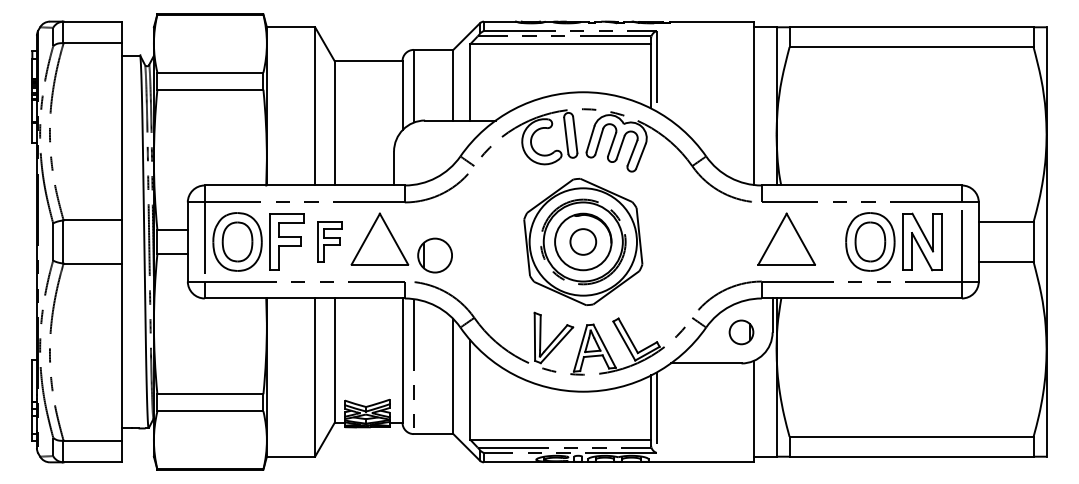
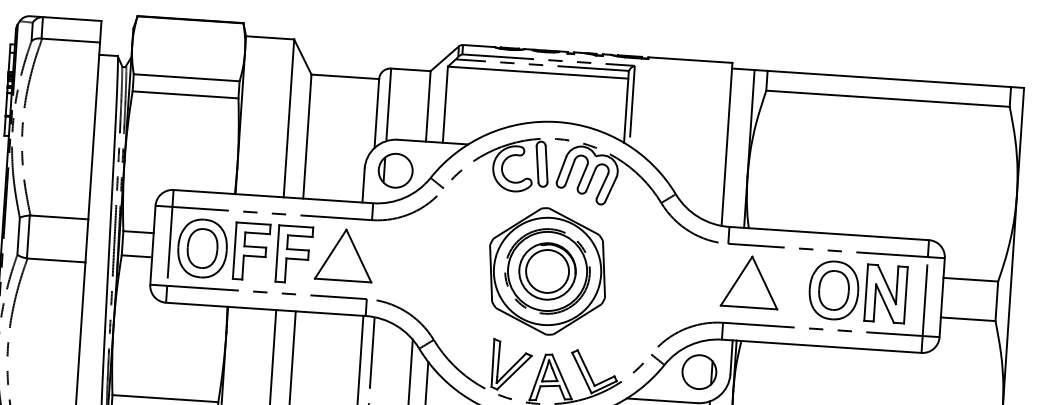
part: (329, 241) -> (294, 254), size x1.43
circle: (582, 241) -> (546, 270), size x1.67
part: (434, 255) -> (395, 170), moved
part: (741, 332) -> (699, 372), size x1.43

